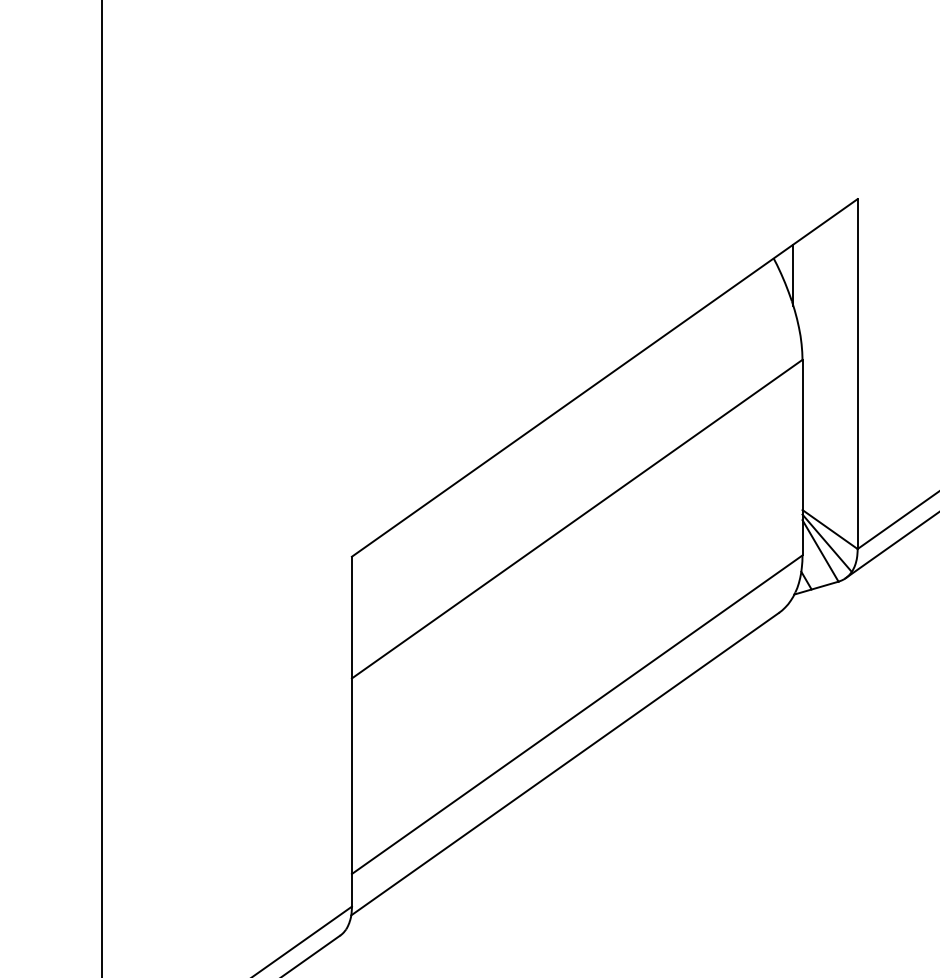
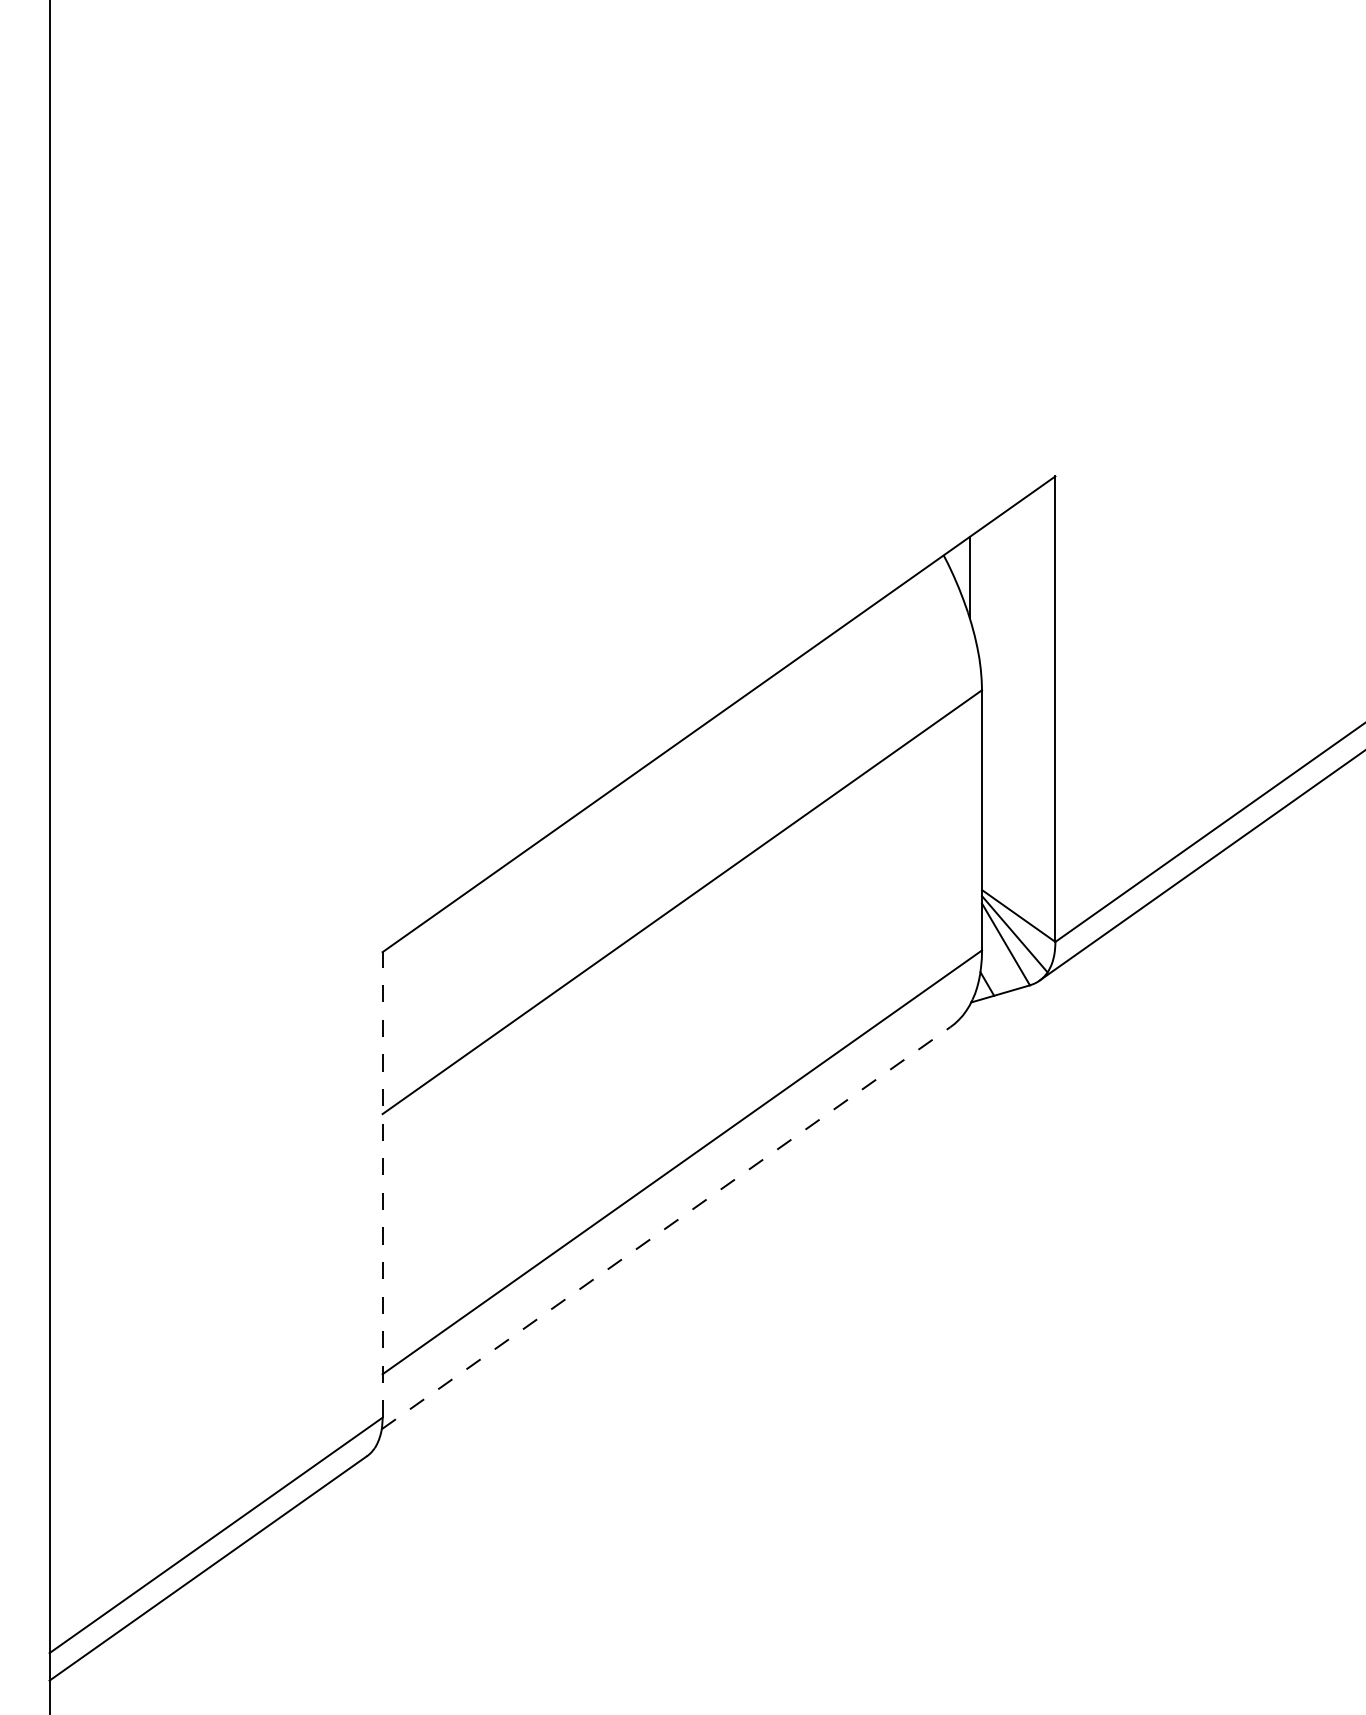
line: (351, 731) -> (382, 1184), solid -> dashed
line: (565, 763) -> (666, 1227), solid -> dashed

